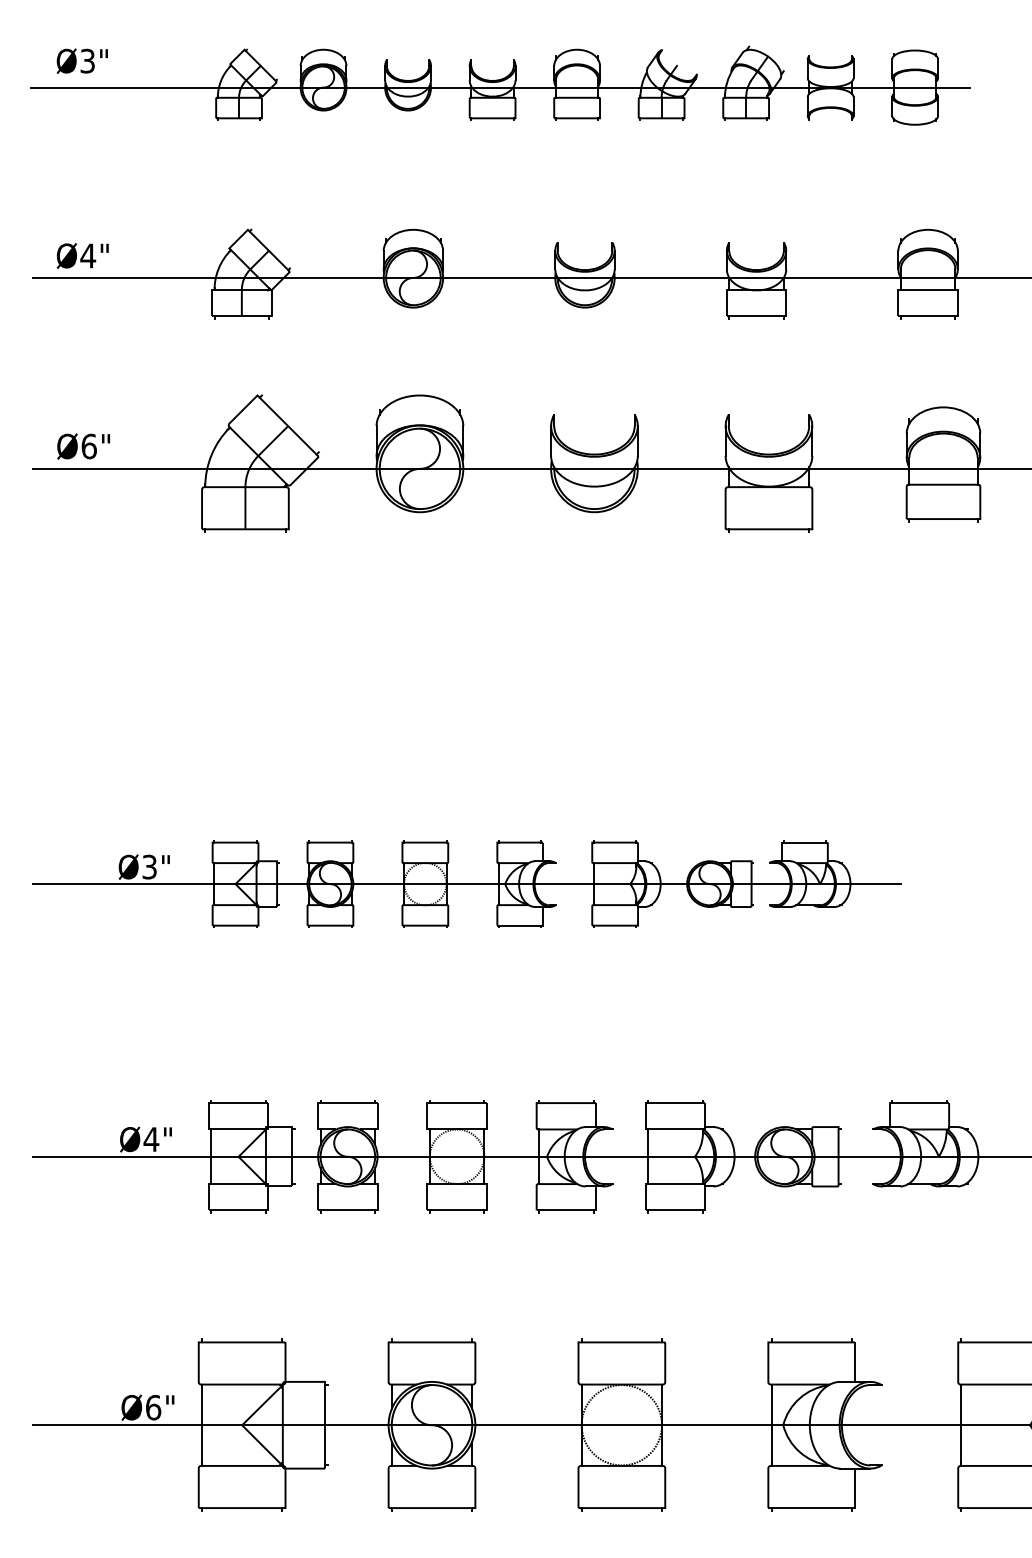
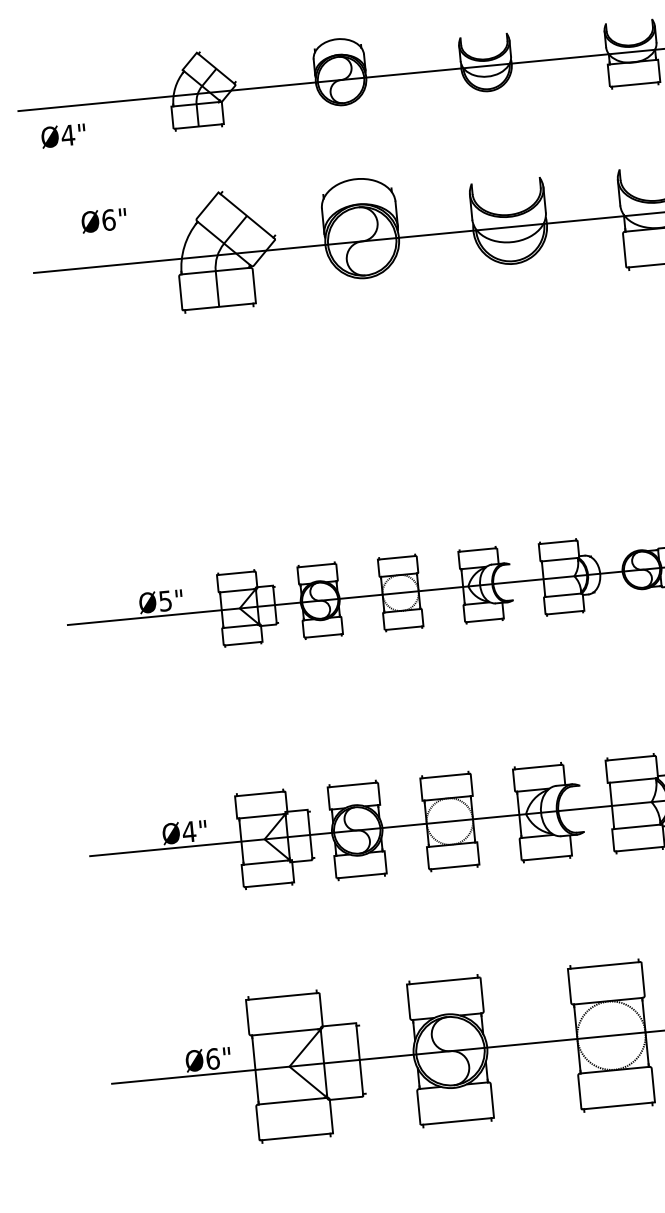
text: (82, 255) -> (63, 135), moved
text: (83, 446) -> (103, 220), moved
text: (149, 866) -> (165, 600), Ø3" -> Ø5"

